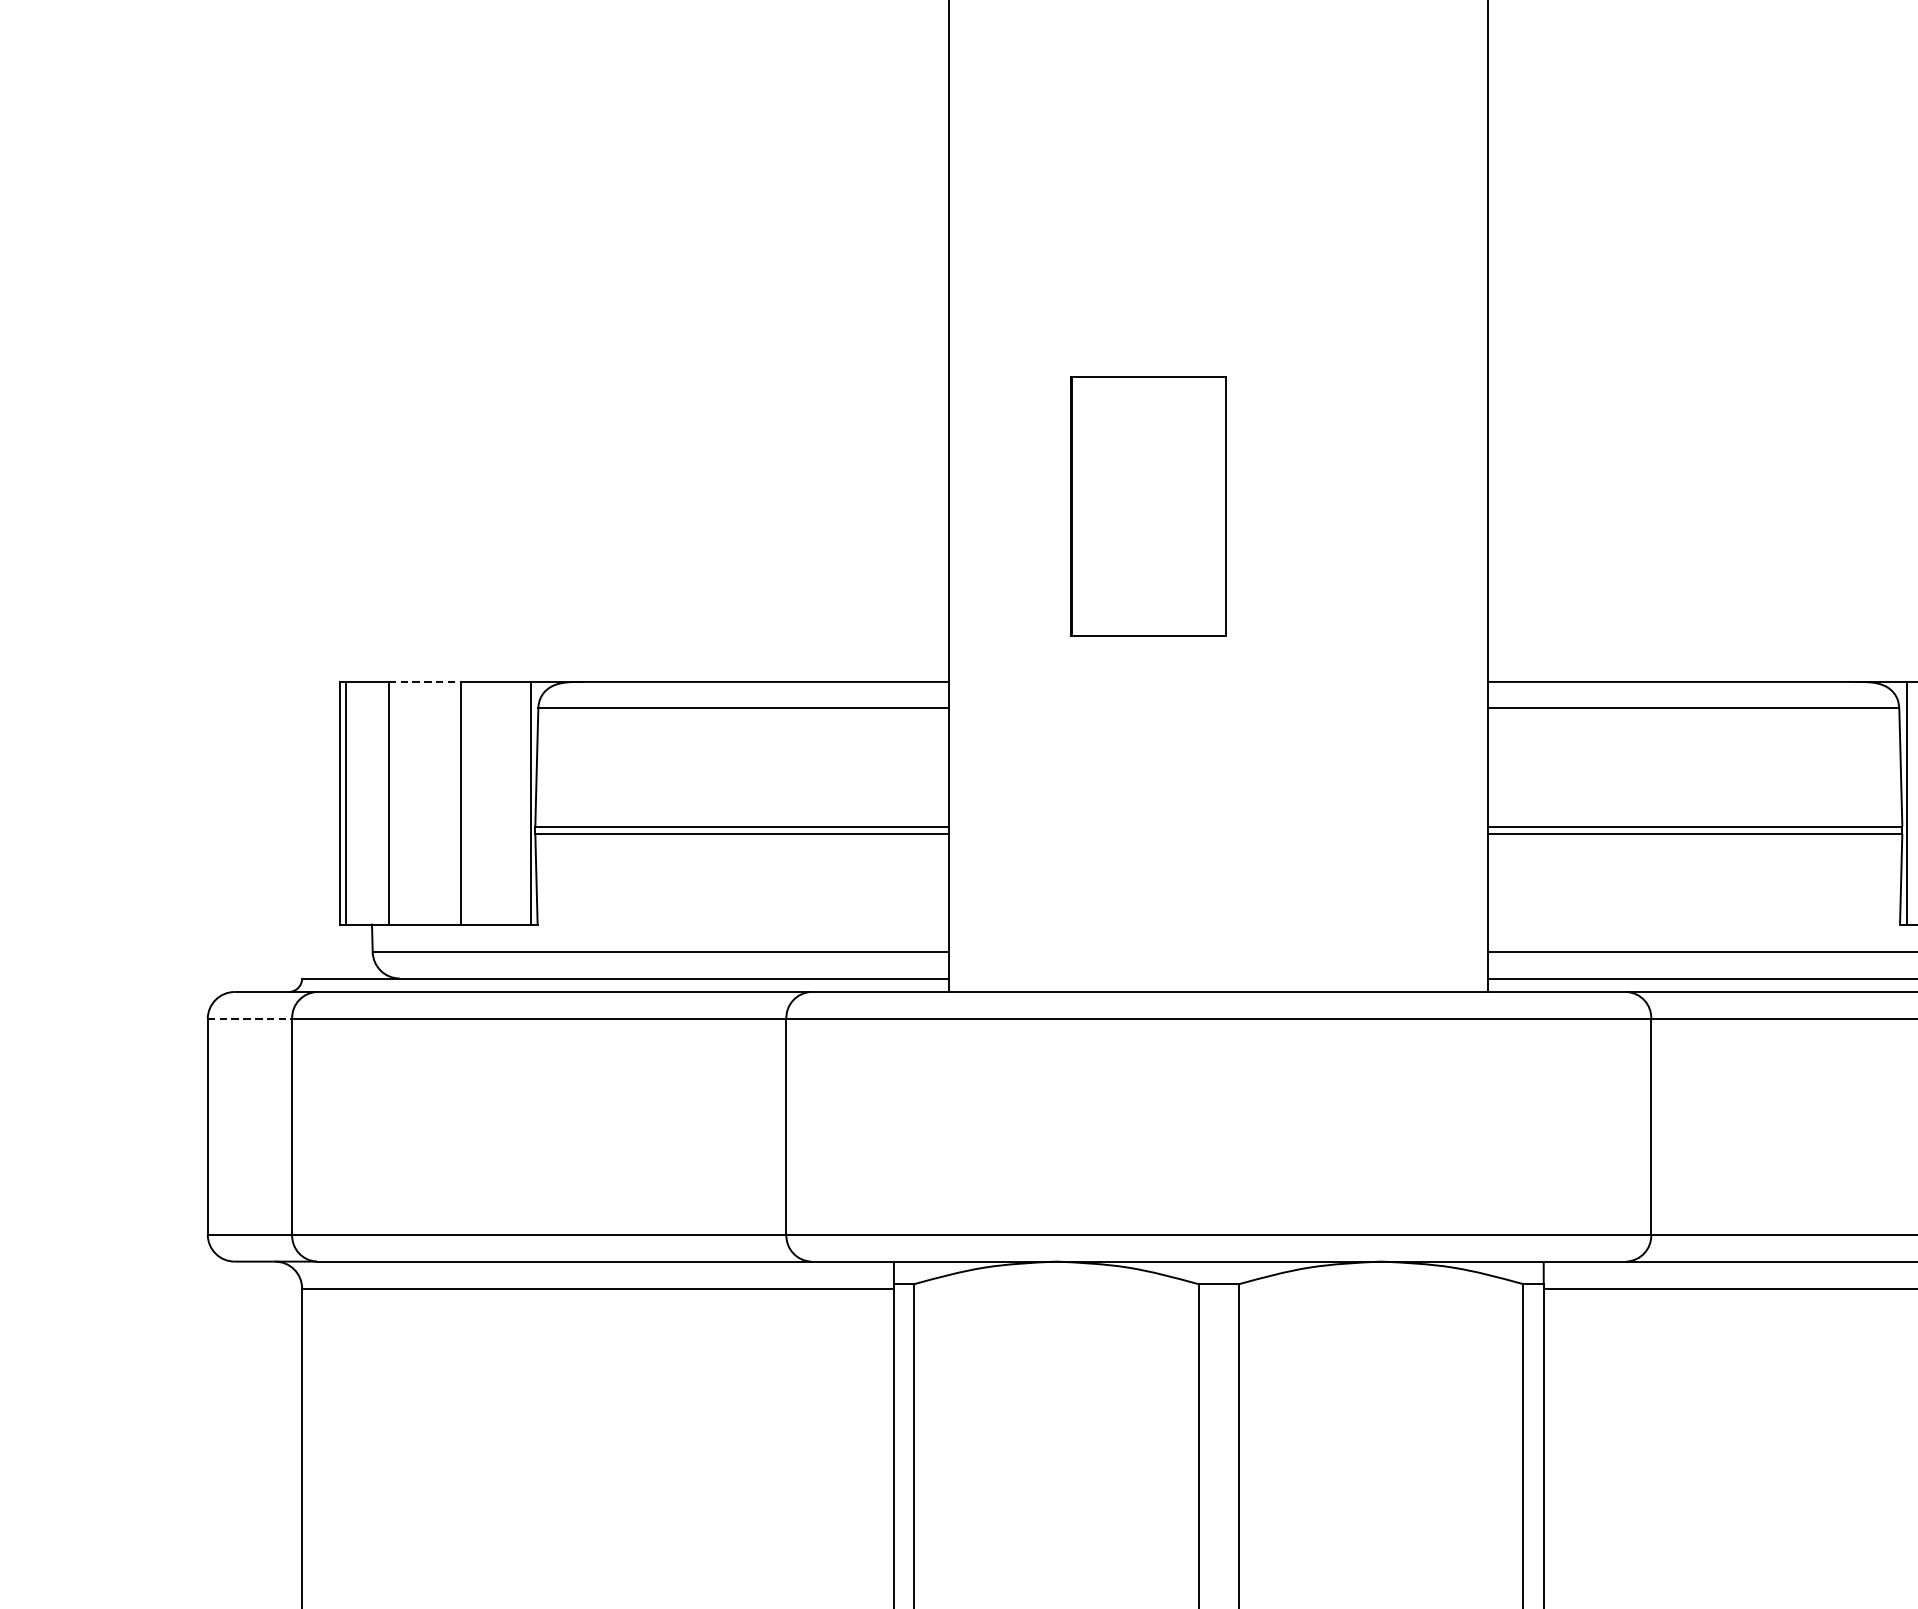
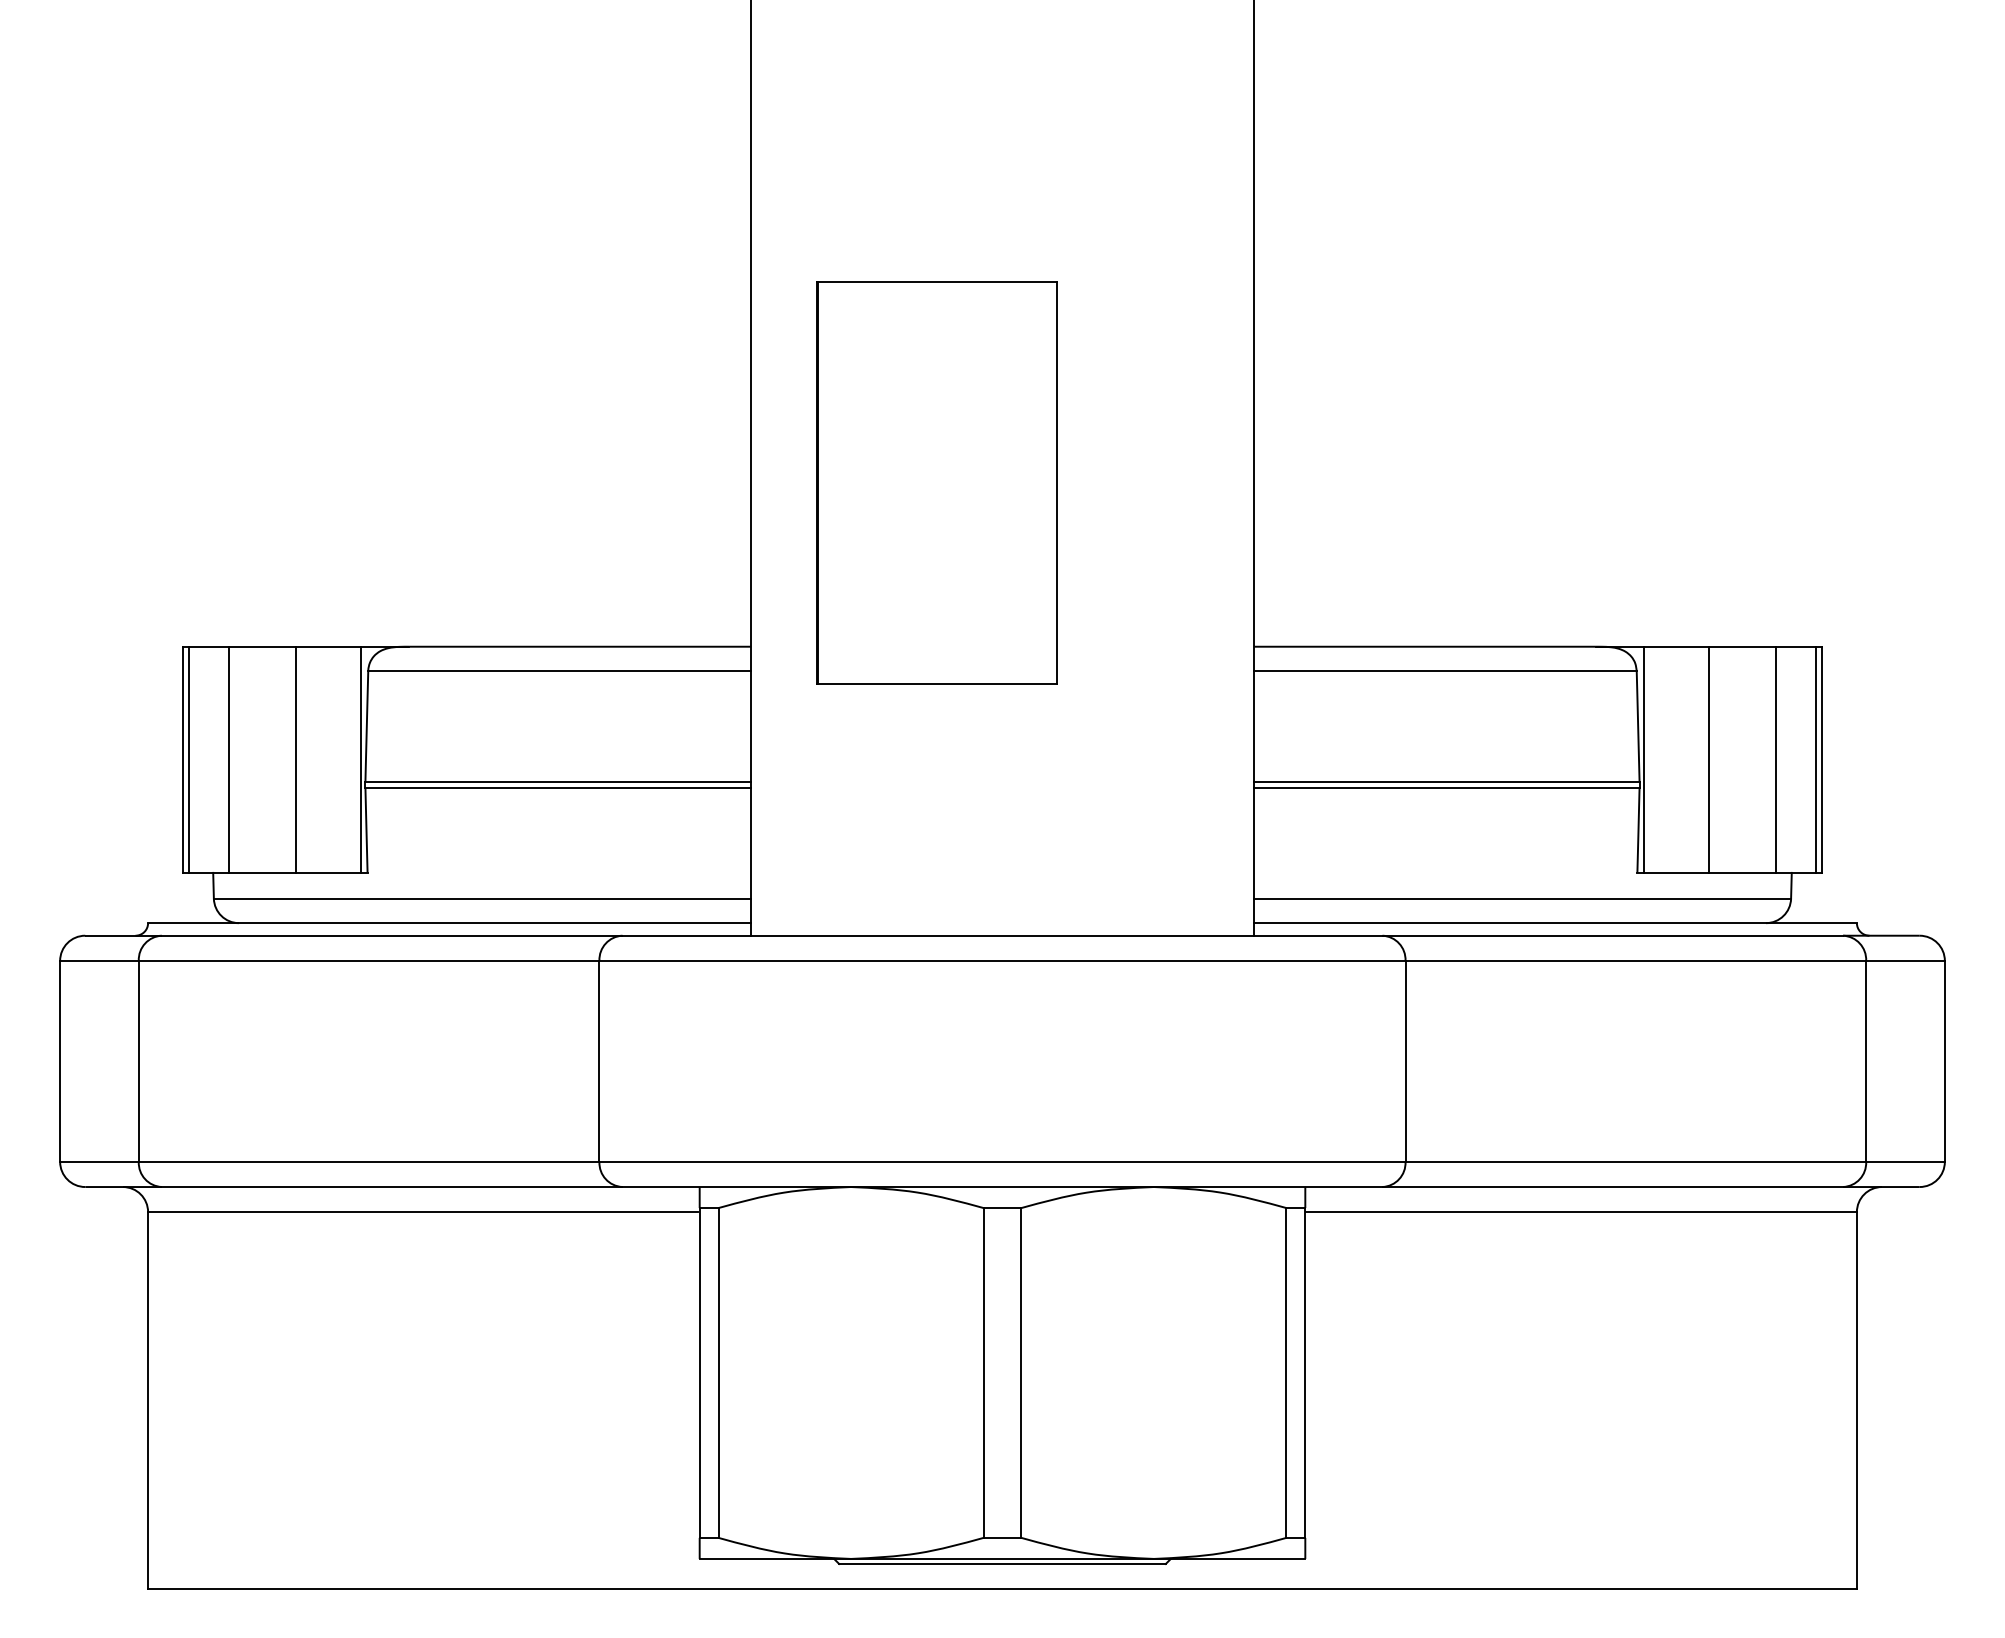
part: (1148, 505) -> (936, 482), size x1.67
line: (424, 681) -> (262, 646), dashed -> solid
line: (250, 1018) -> (99, 960), dashed -> solid

